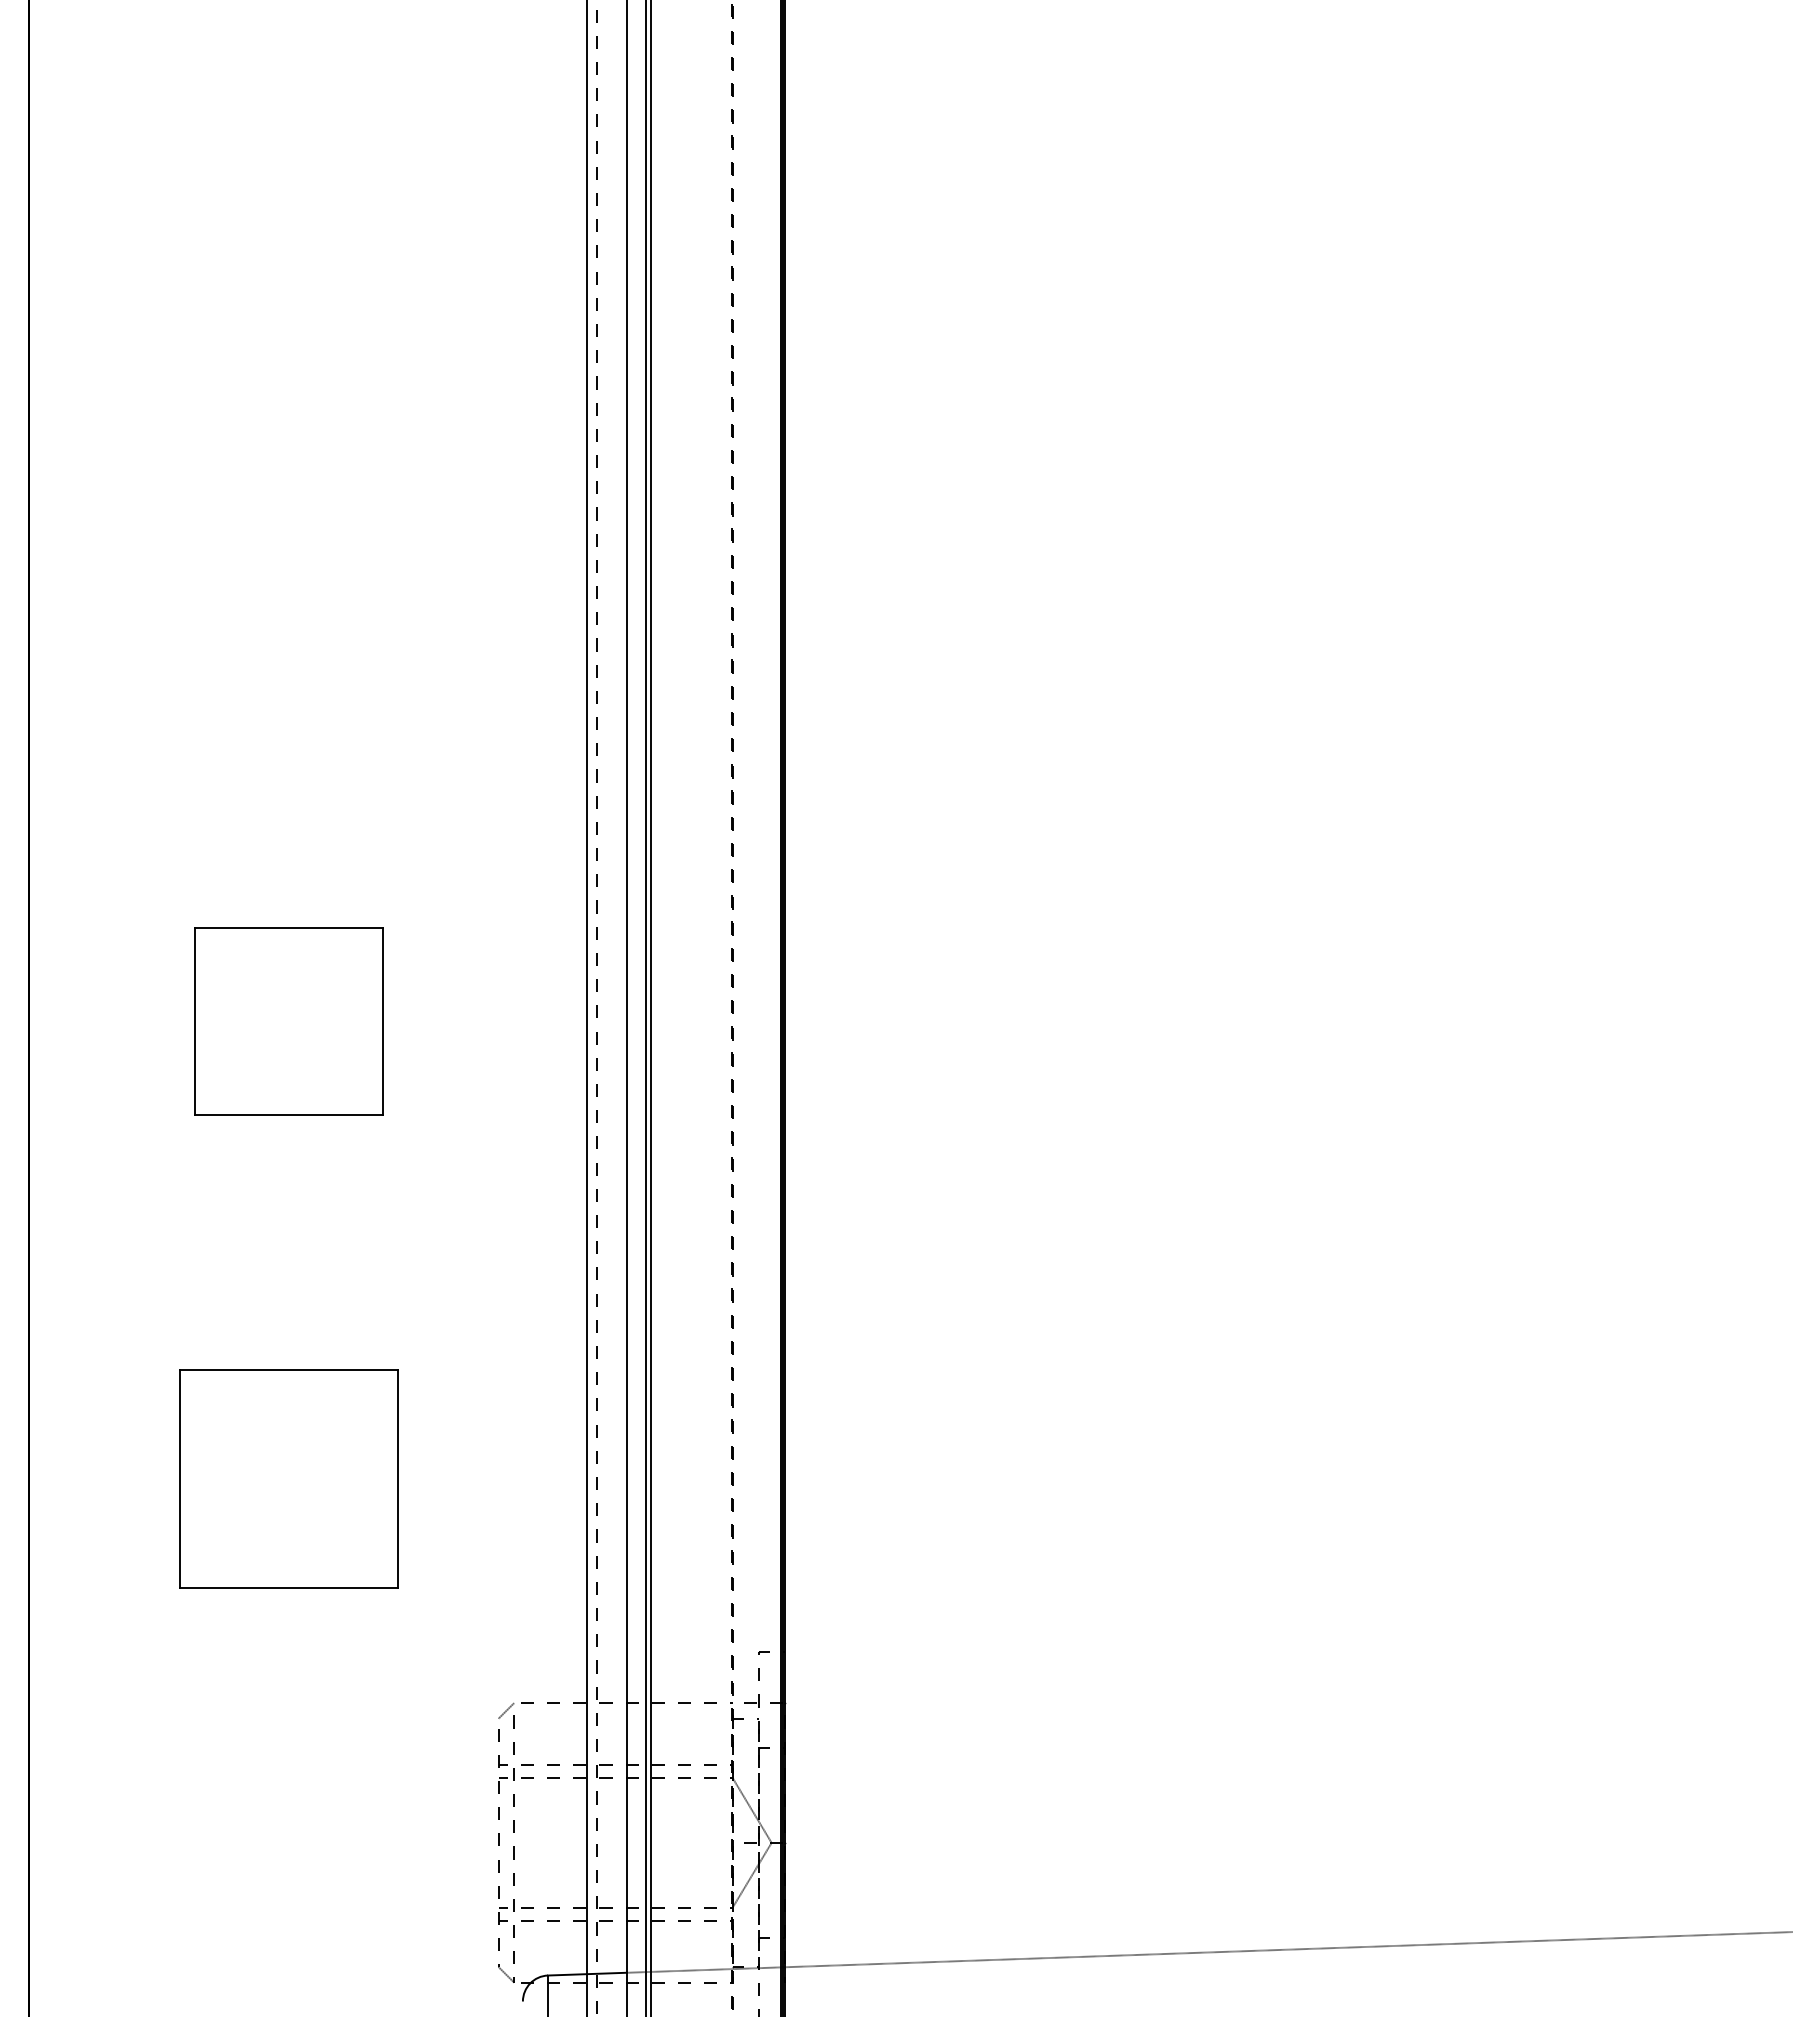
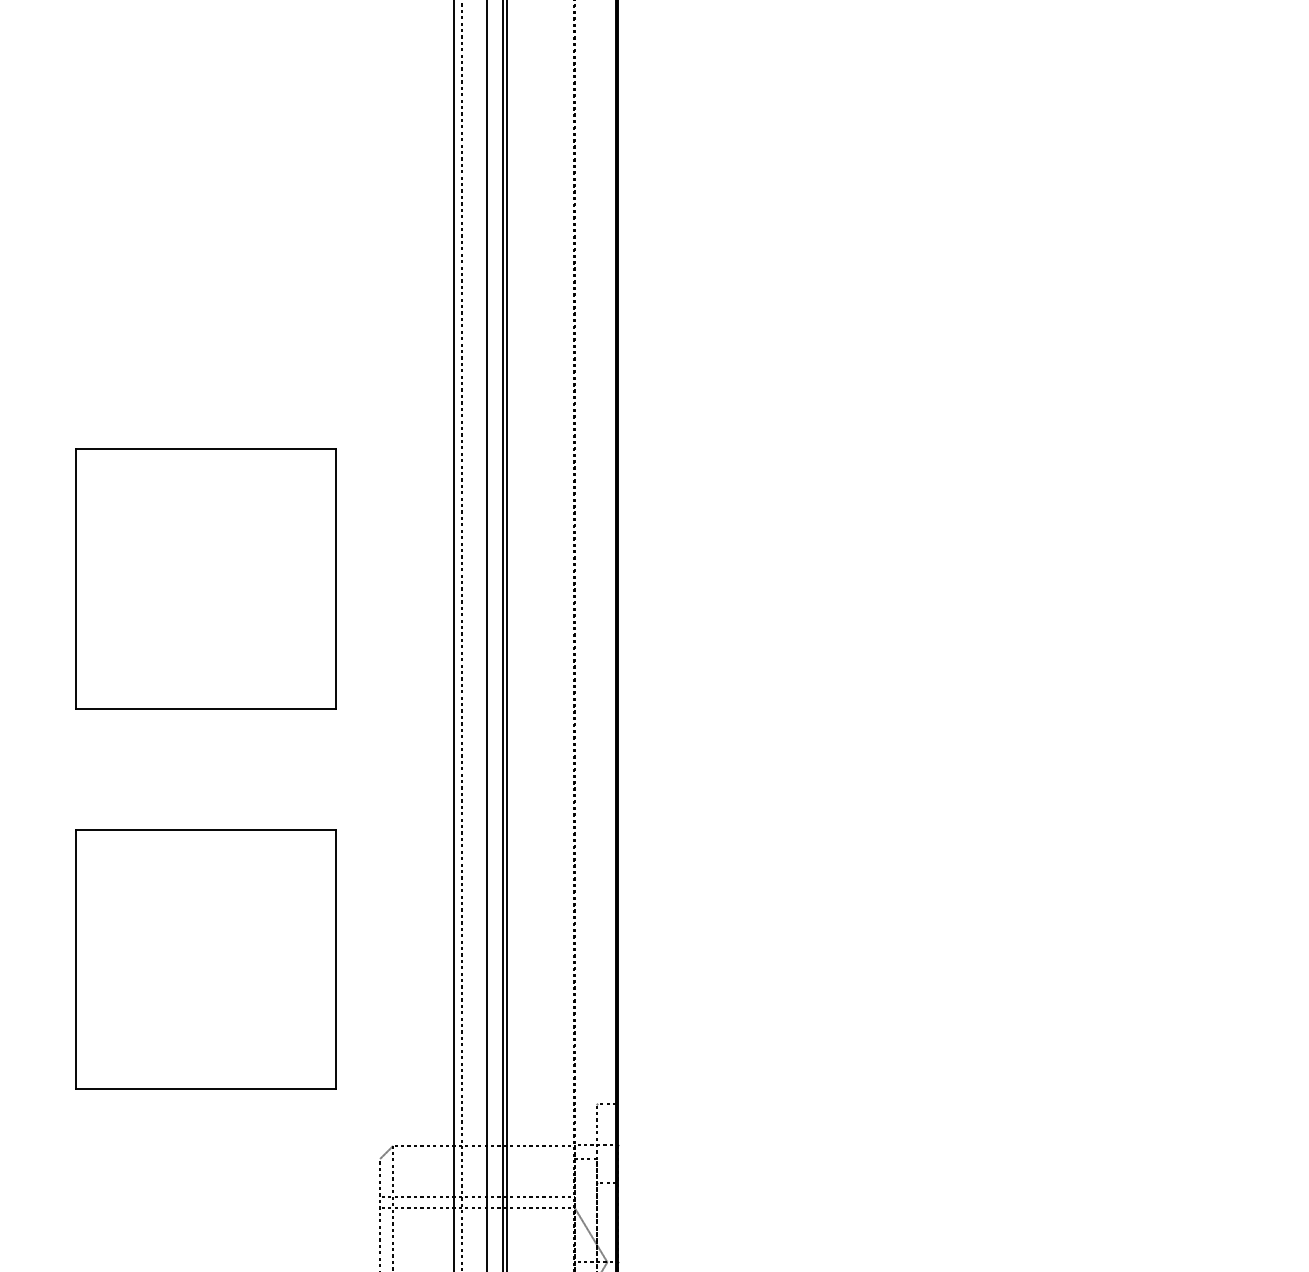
part: (288, 1021) -> (205, 578), size x1.67
part: (288, 1478) -> (205, 959), size x1.43

